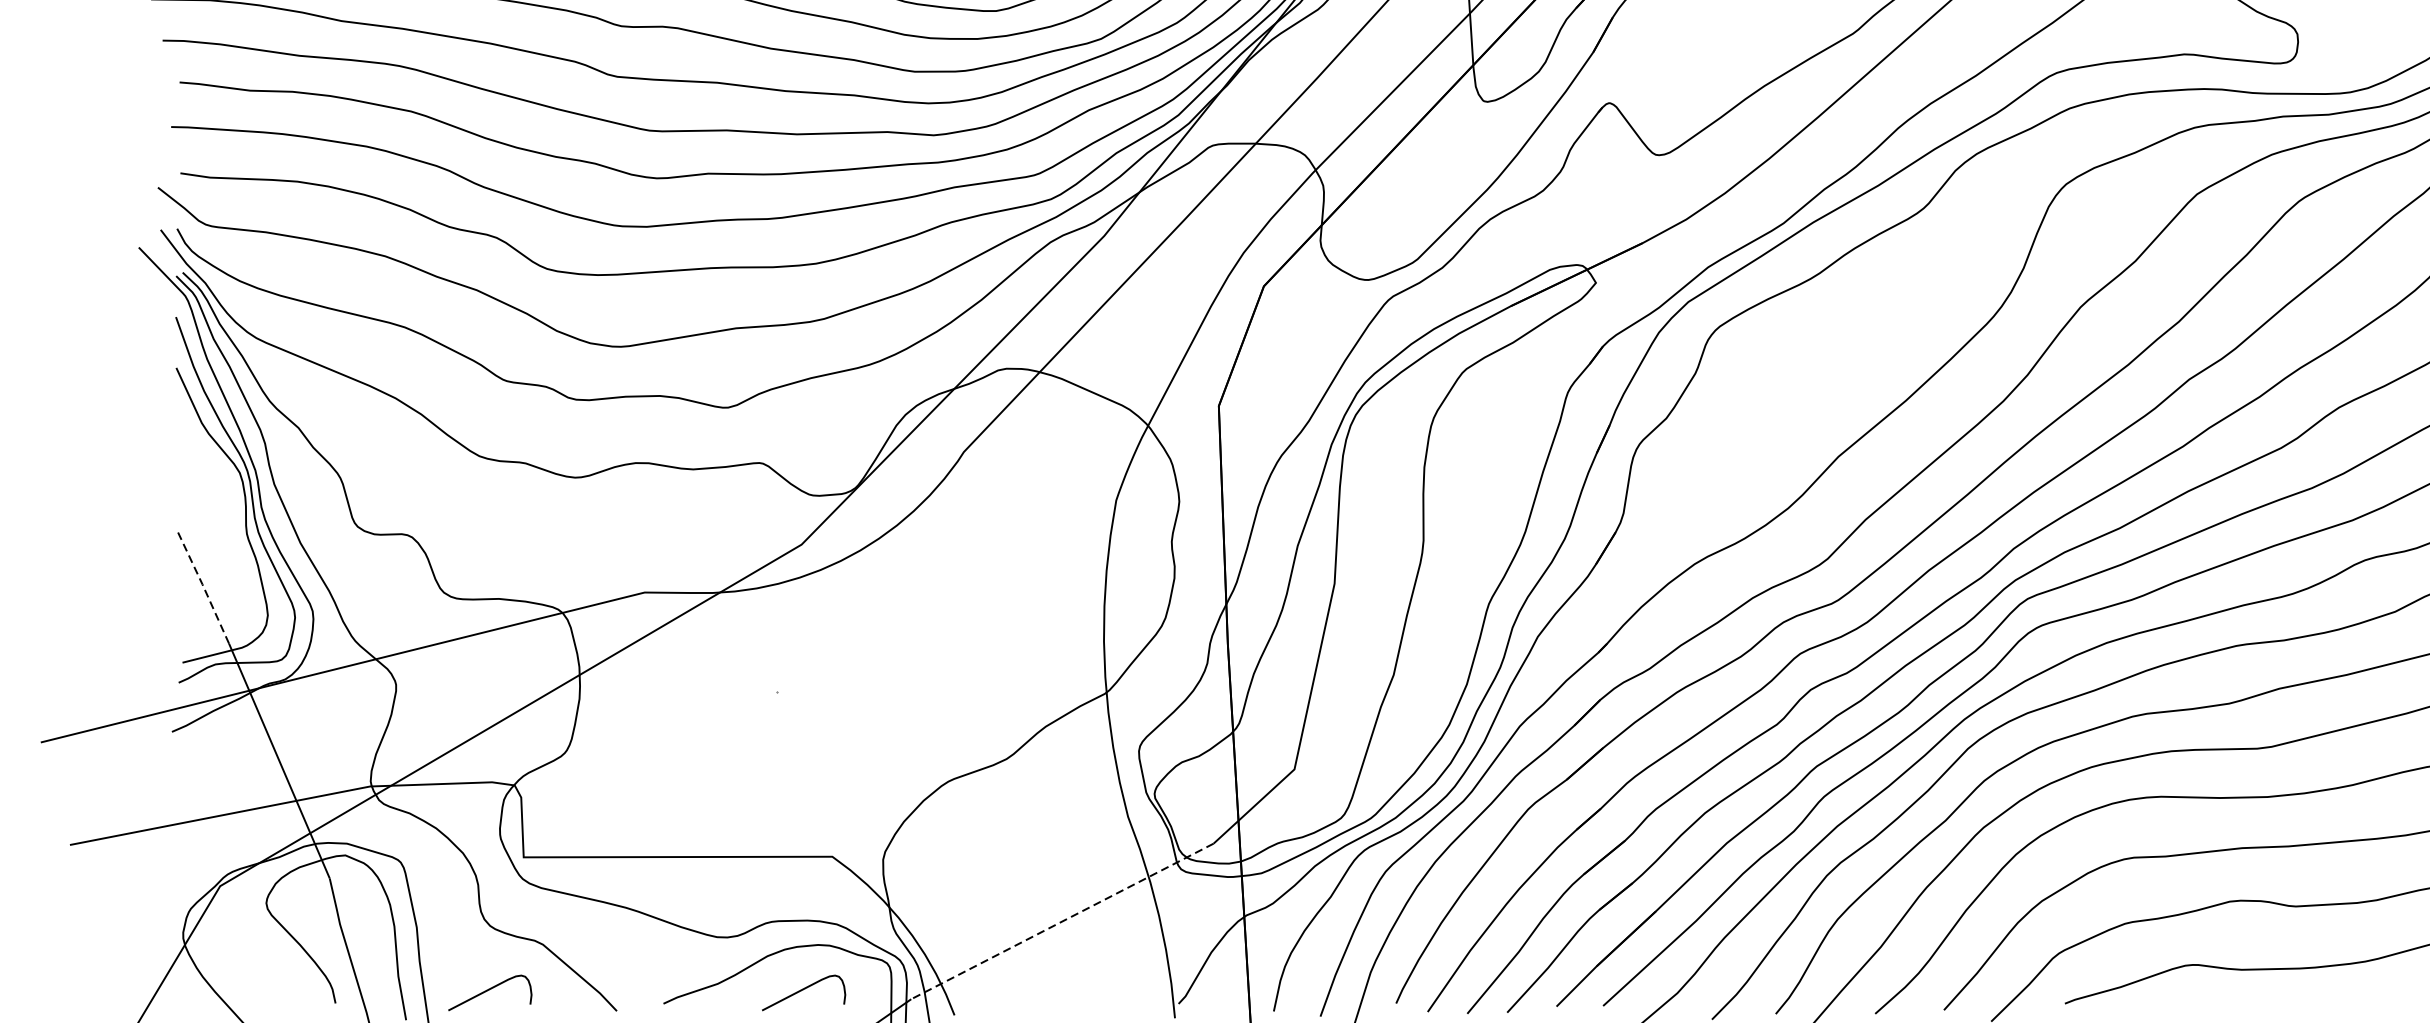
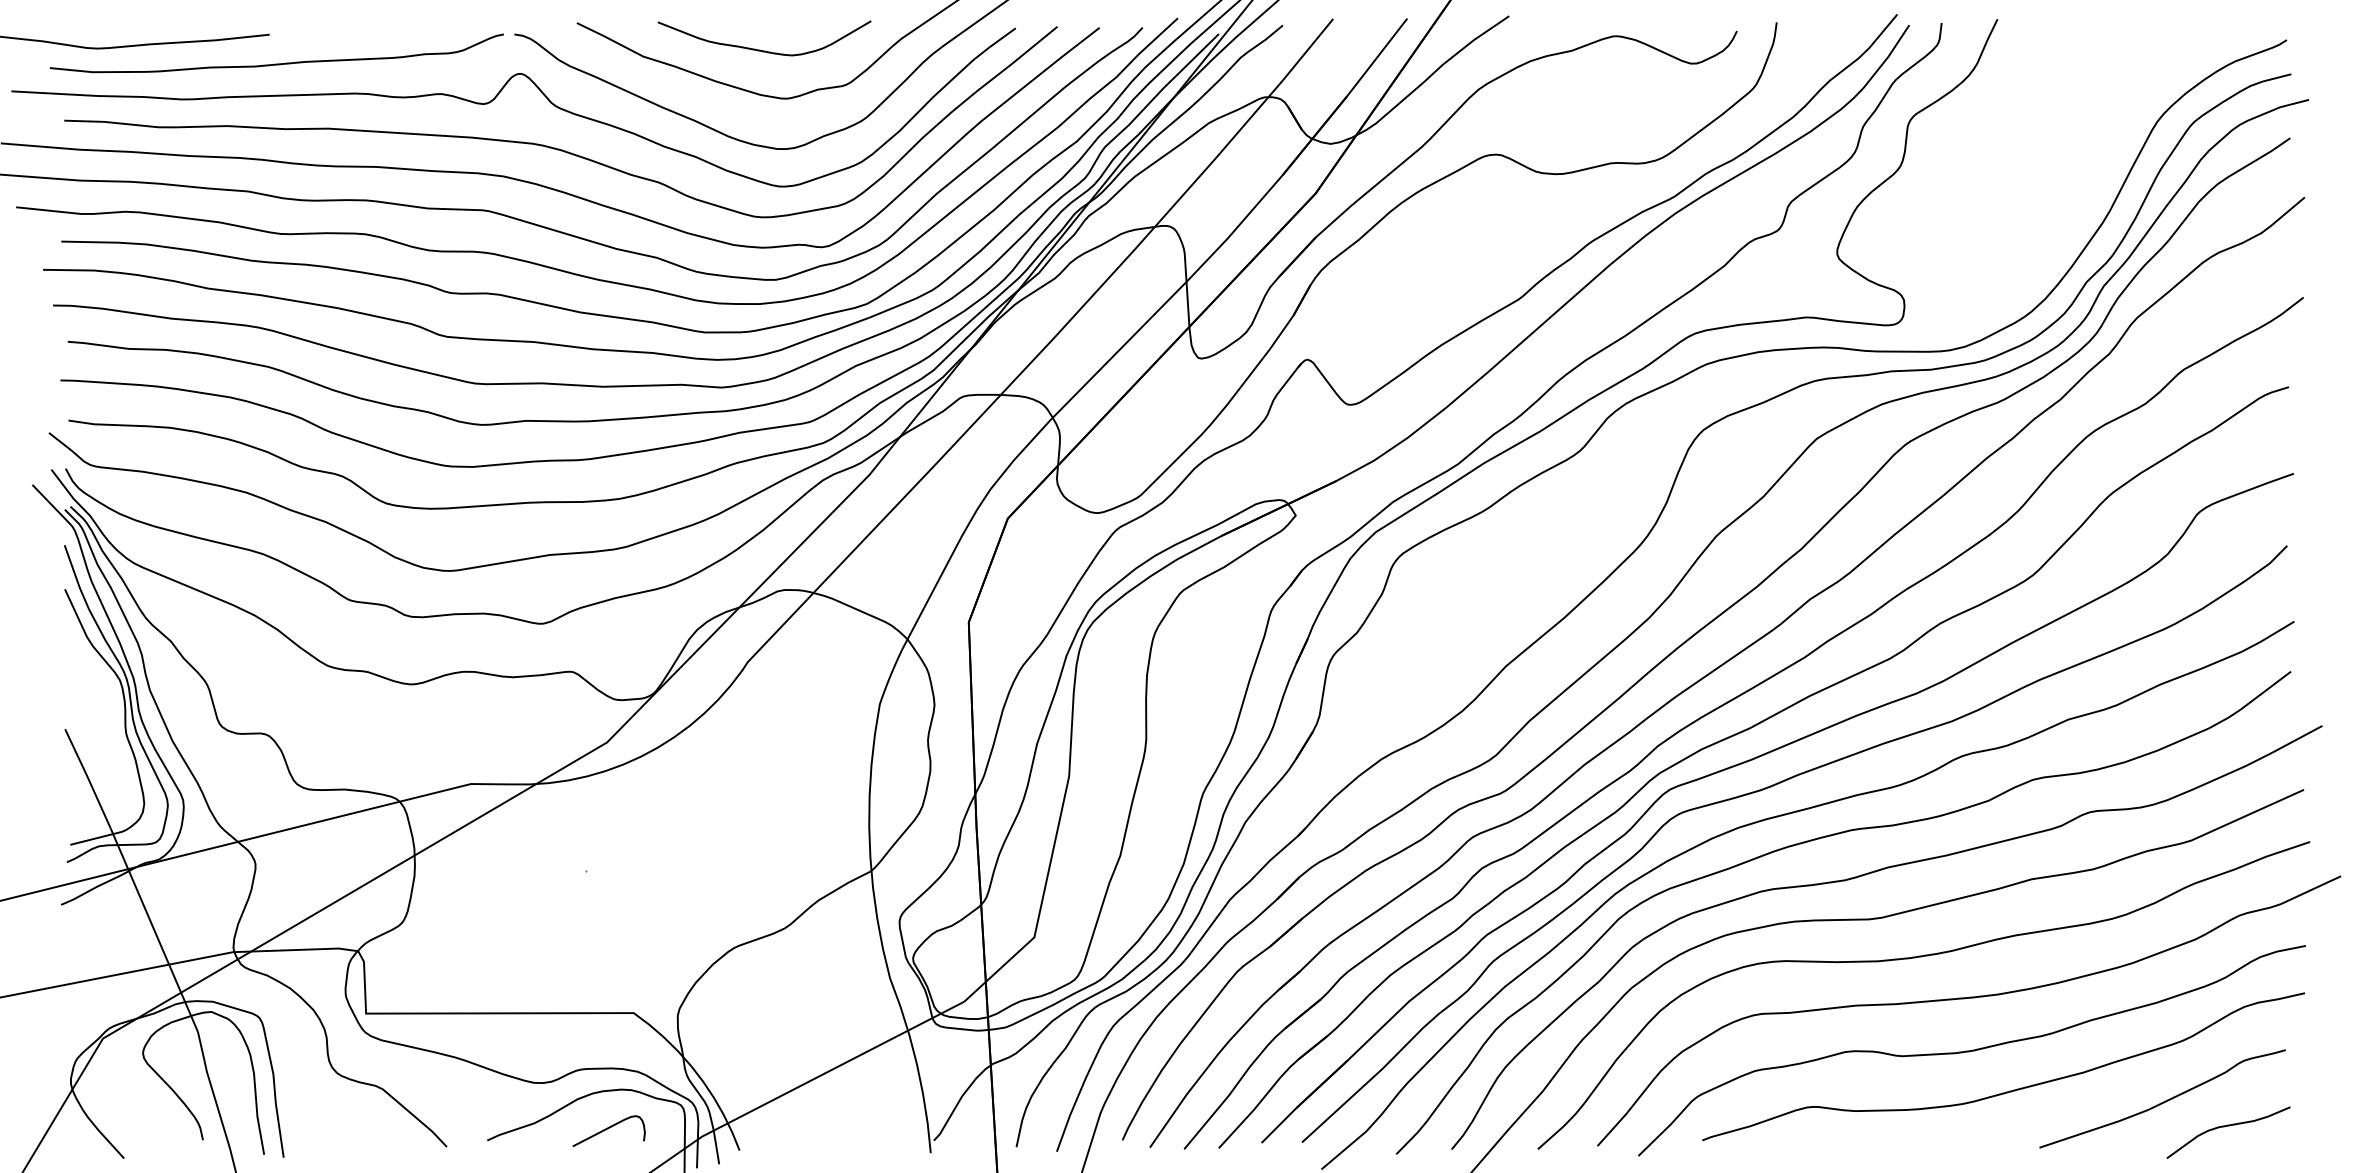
line: (203, 585) -> (88, 777), dashed -> solid
line: (1062, 921) -> (833, 1069), dashed -> solid
curve: (489, 991) -> (336, 1129), removed

